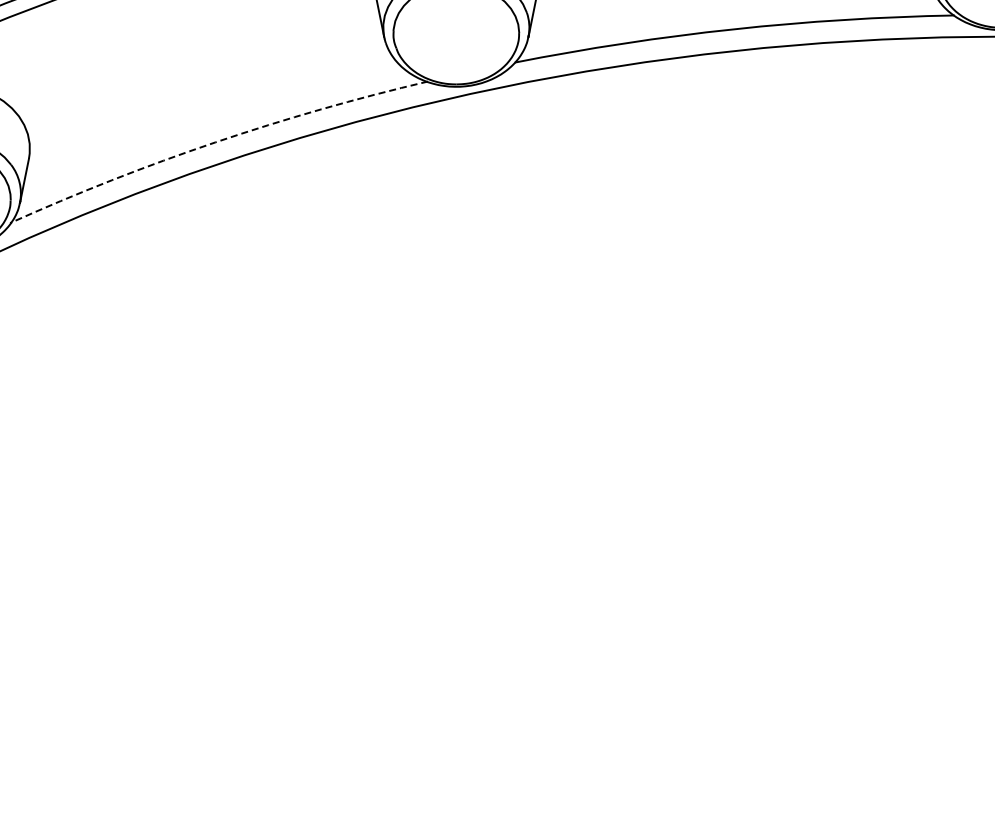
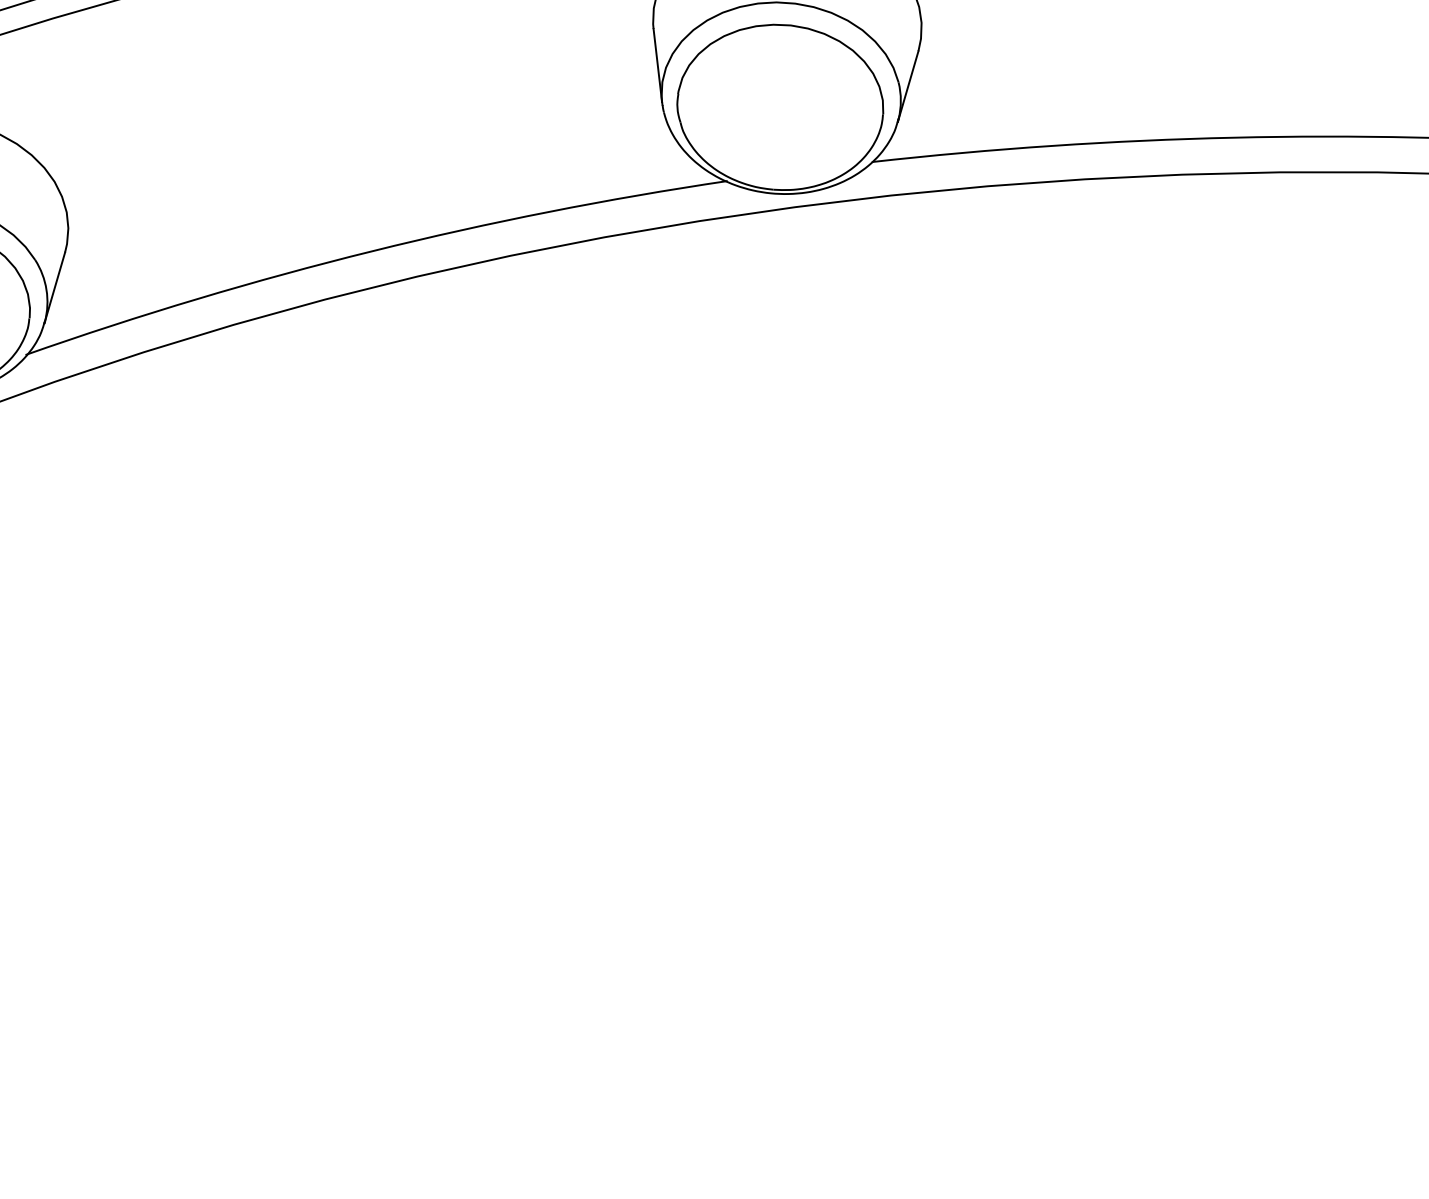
arc: (215, 142) -> (372, 251), dashed -> solid

